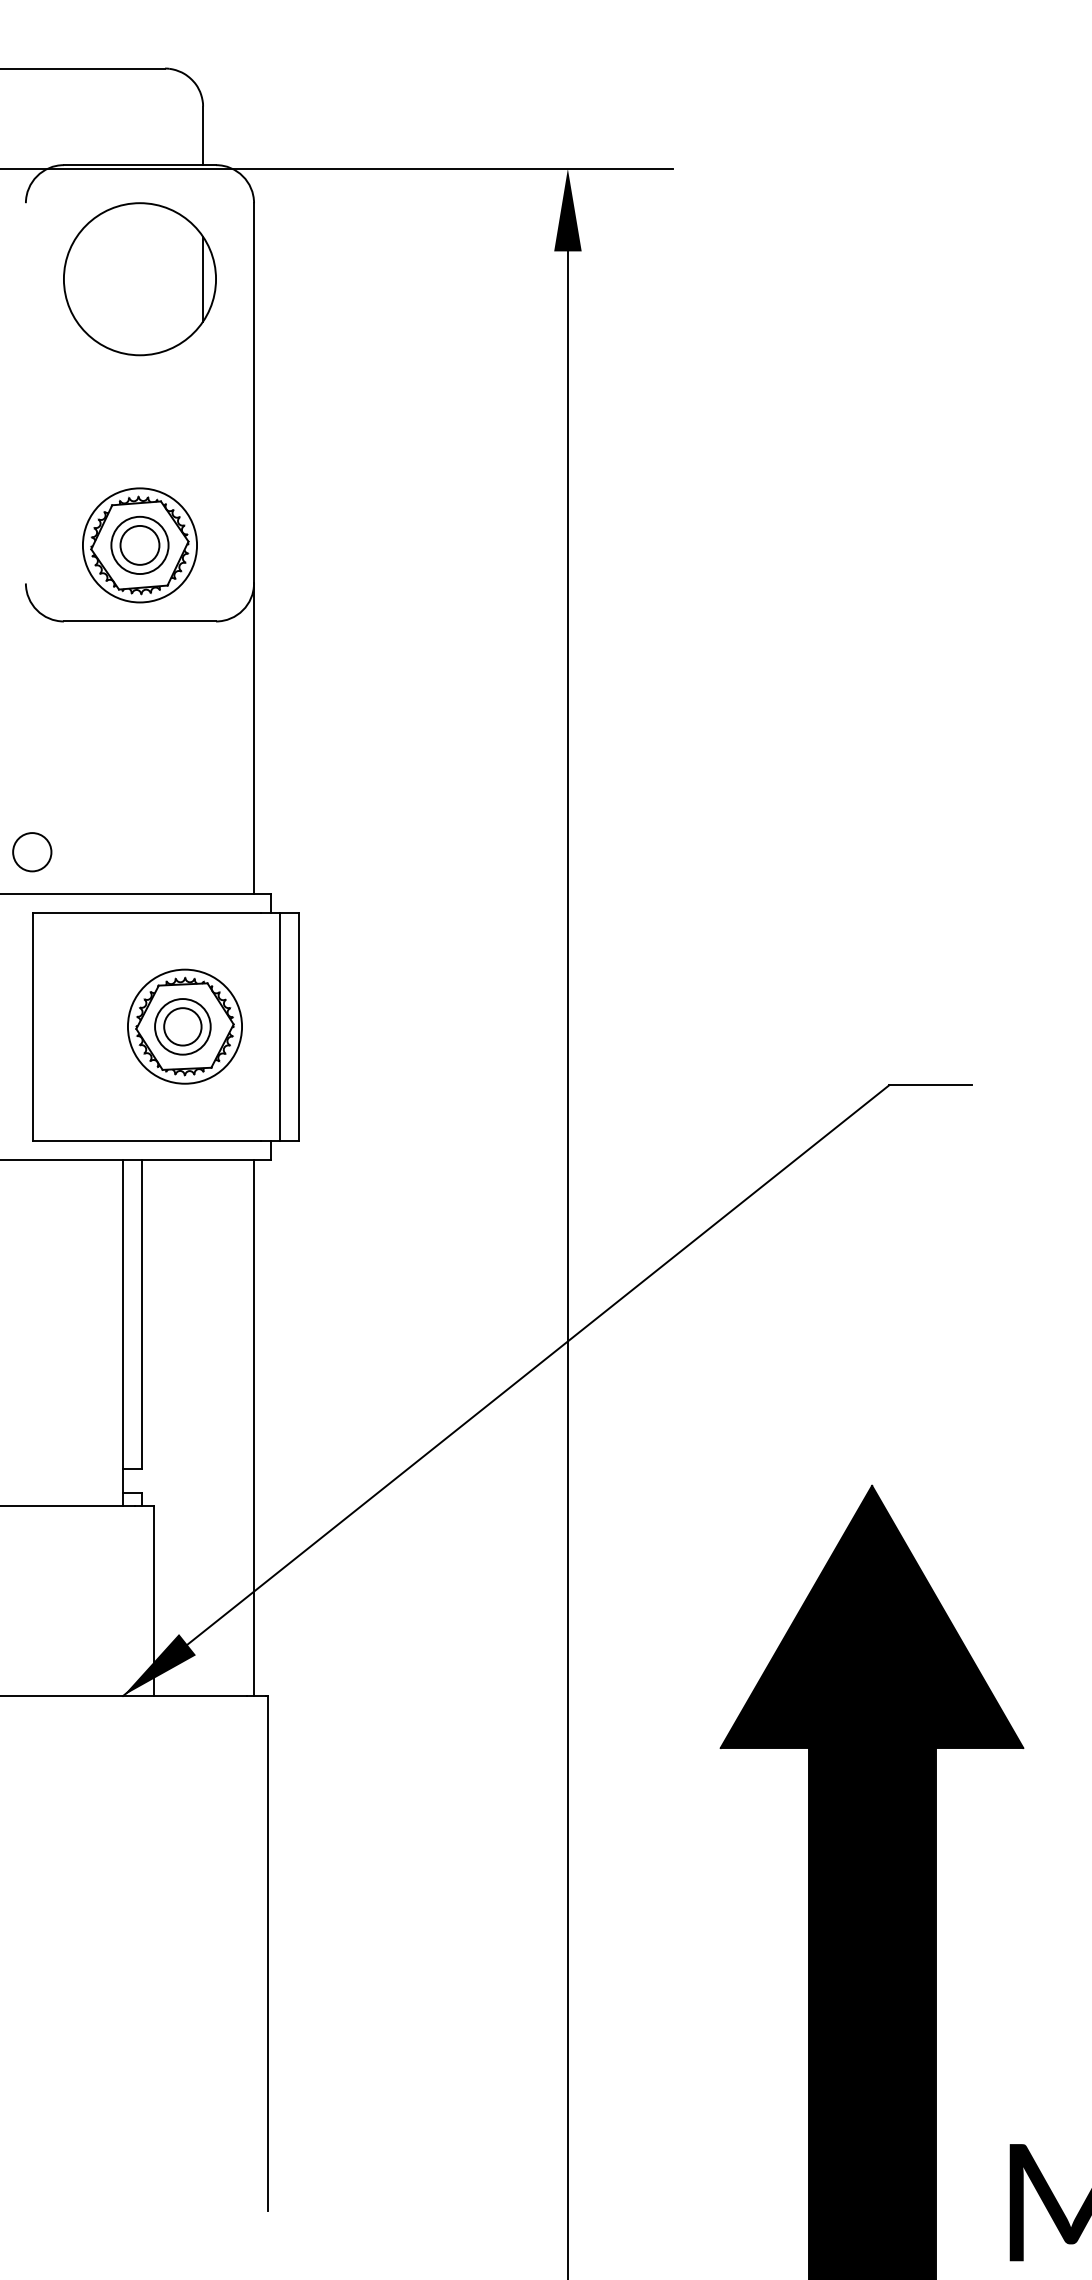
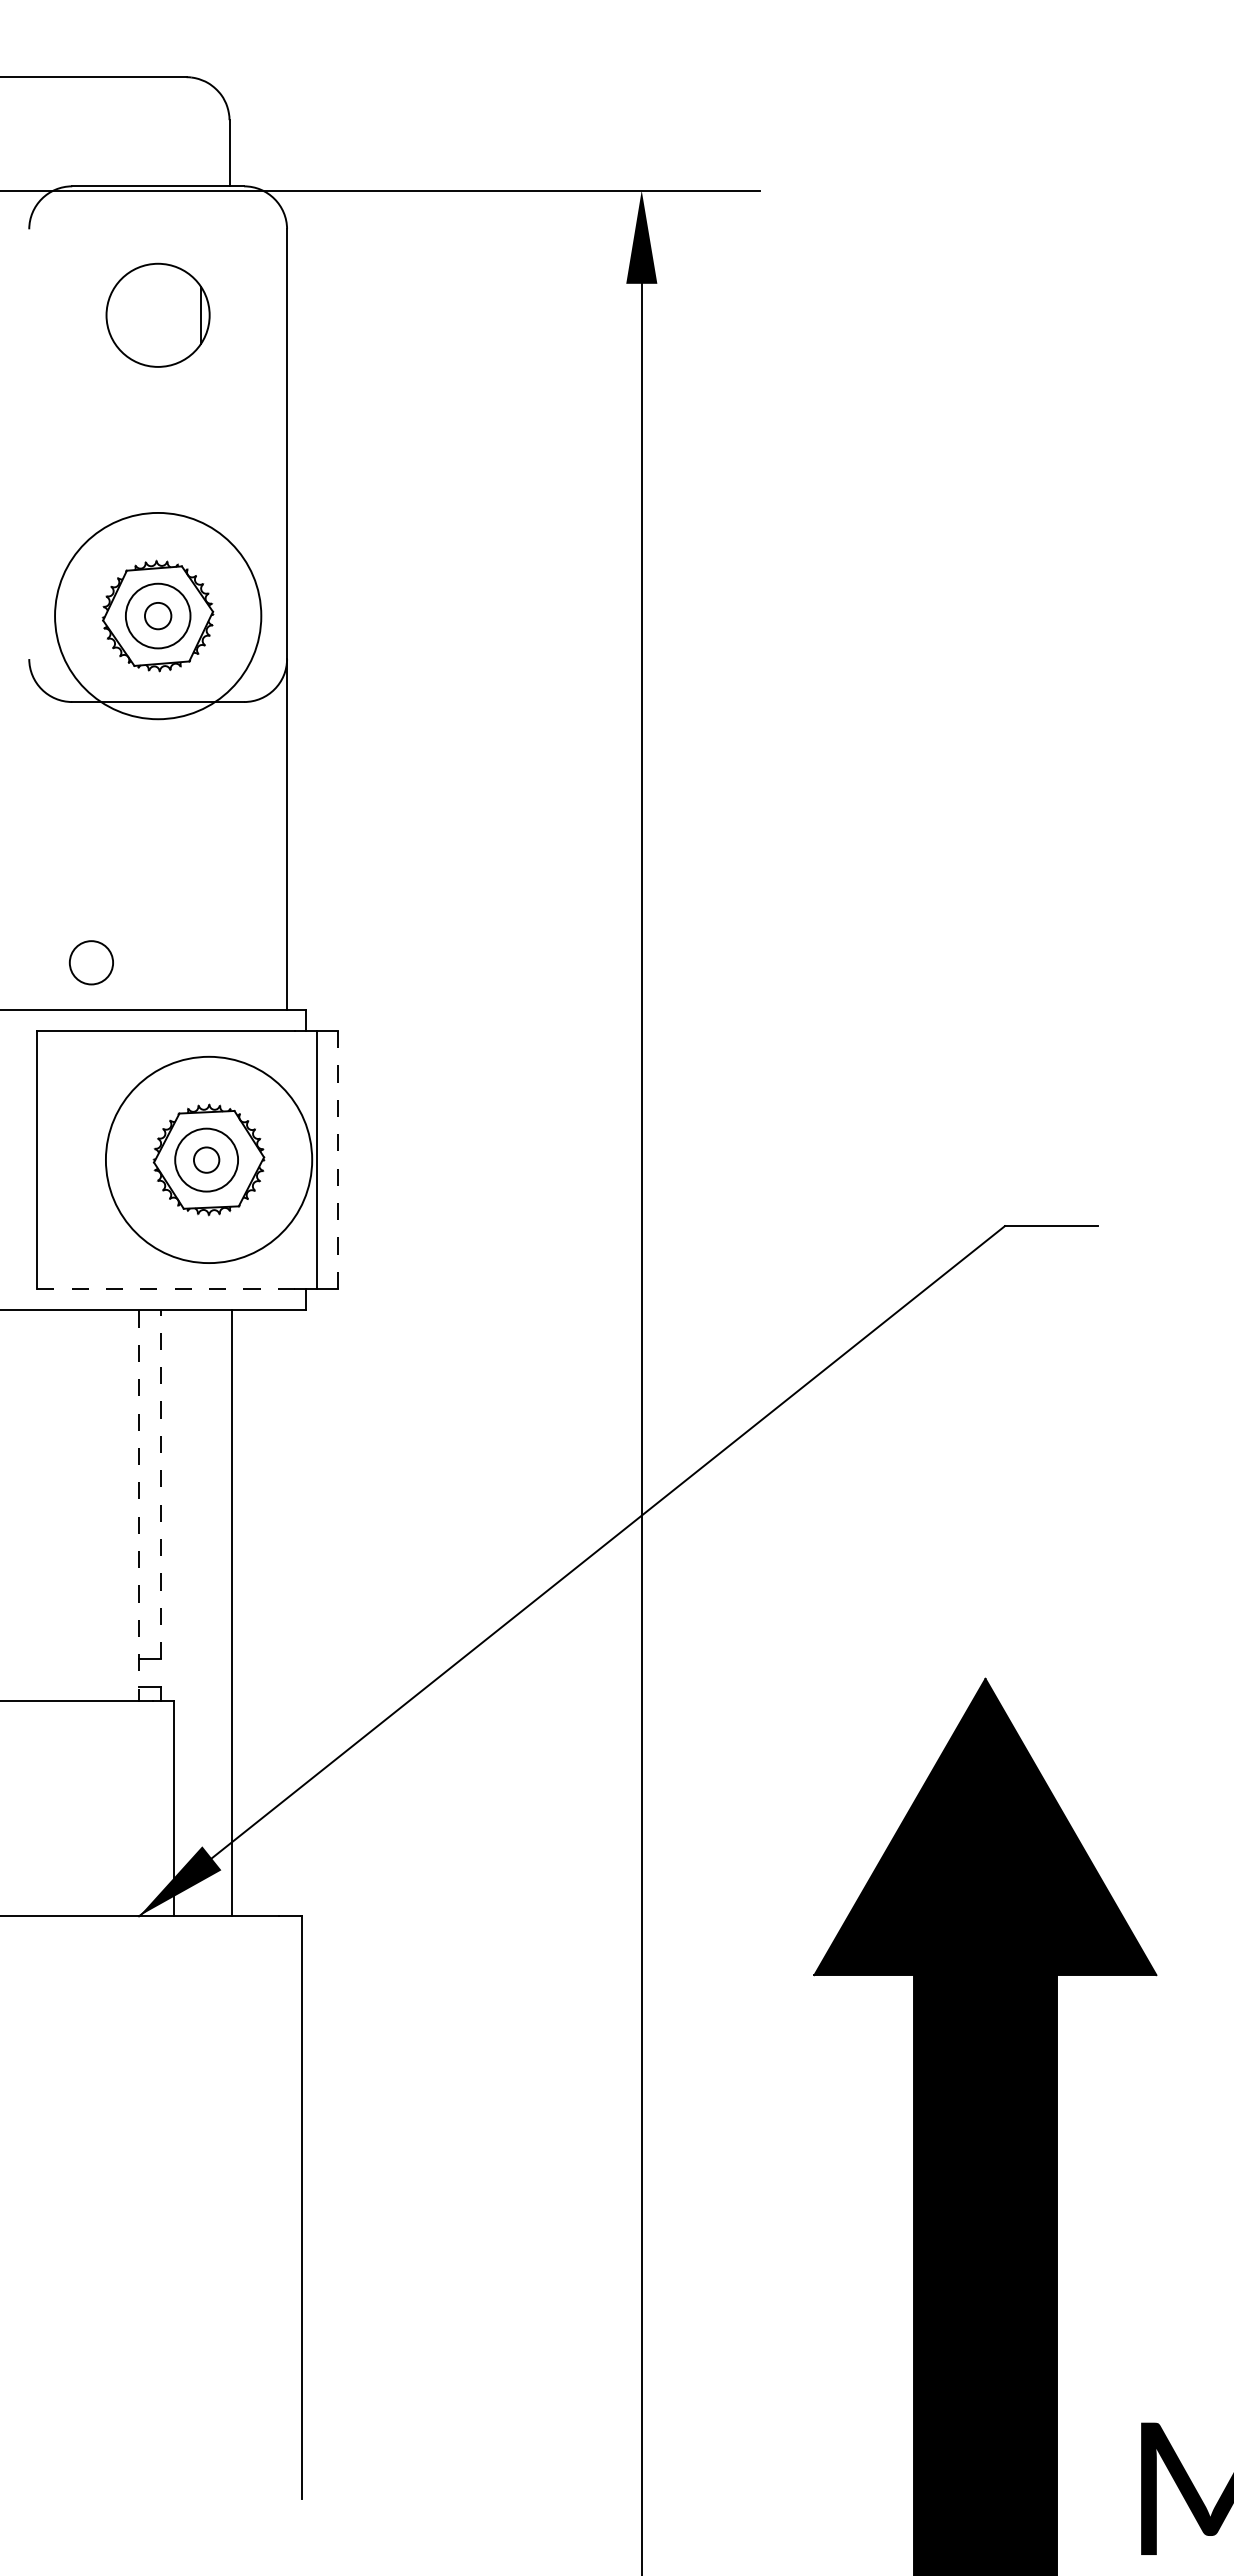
part: (139, 279) -> (157, 315), size x0.6
circle: (139, 544) -> (157, 615), size x1.6
circle: (140, 545) -> (158, 616), size x0.6
circle: (31, 851) -> (90, 962), moved
circle: (184, 1026) -> (208, 1159), size x1.6
line: (298, 1026) -> (337, 1159), solid -> dashed
circle: (182, 1027) -> (206, 1160), size x0.6
line: (147, 1140) -> (166, 1288), solid -> dashed
line: (142, 1313) -> (160, 1484), solid -> dashed
line: (123, 1332) -> (139, 1505), solid -> dashed
line: (254, 1428) -> (232, 1613), moved

